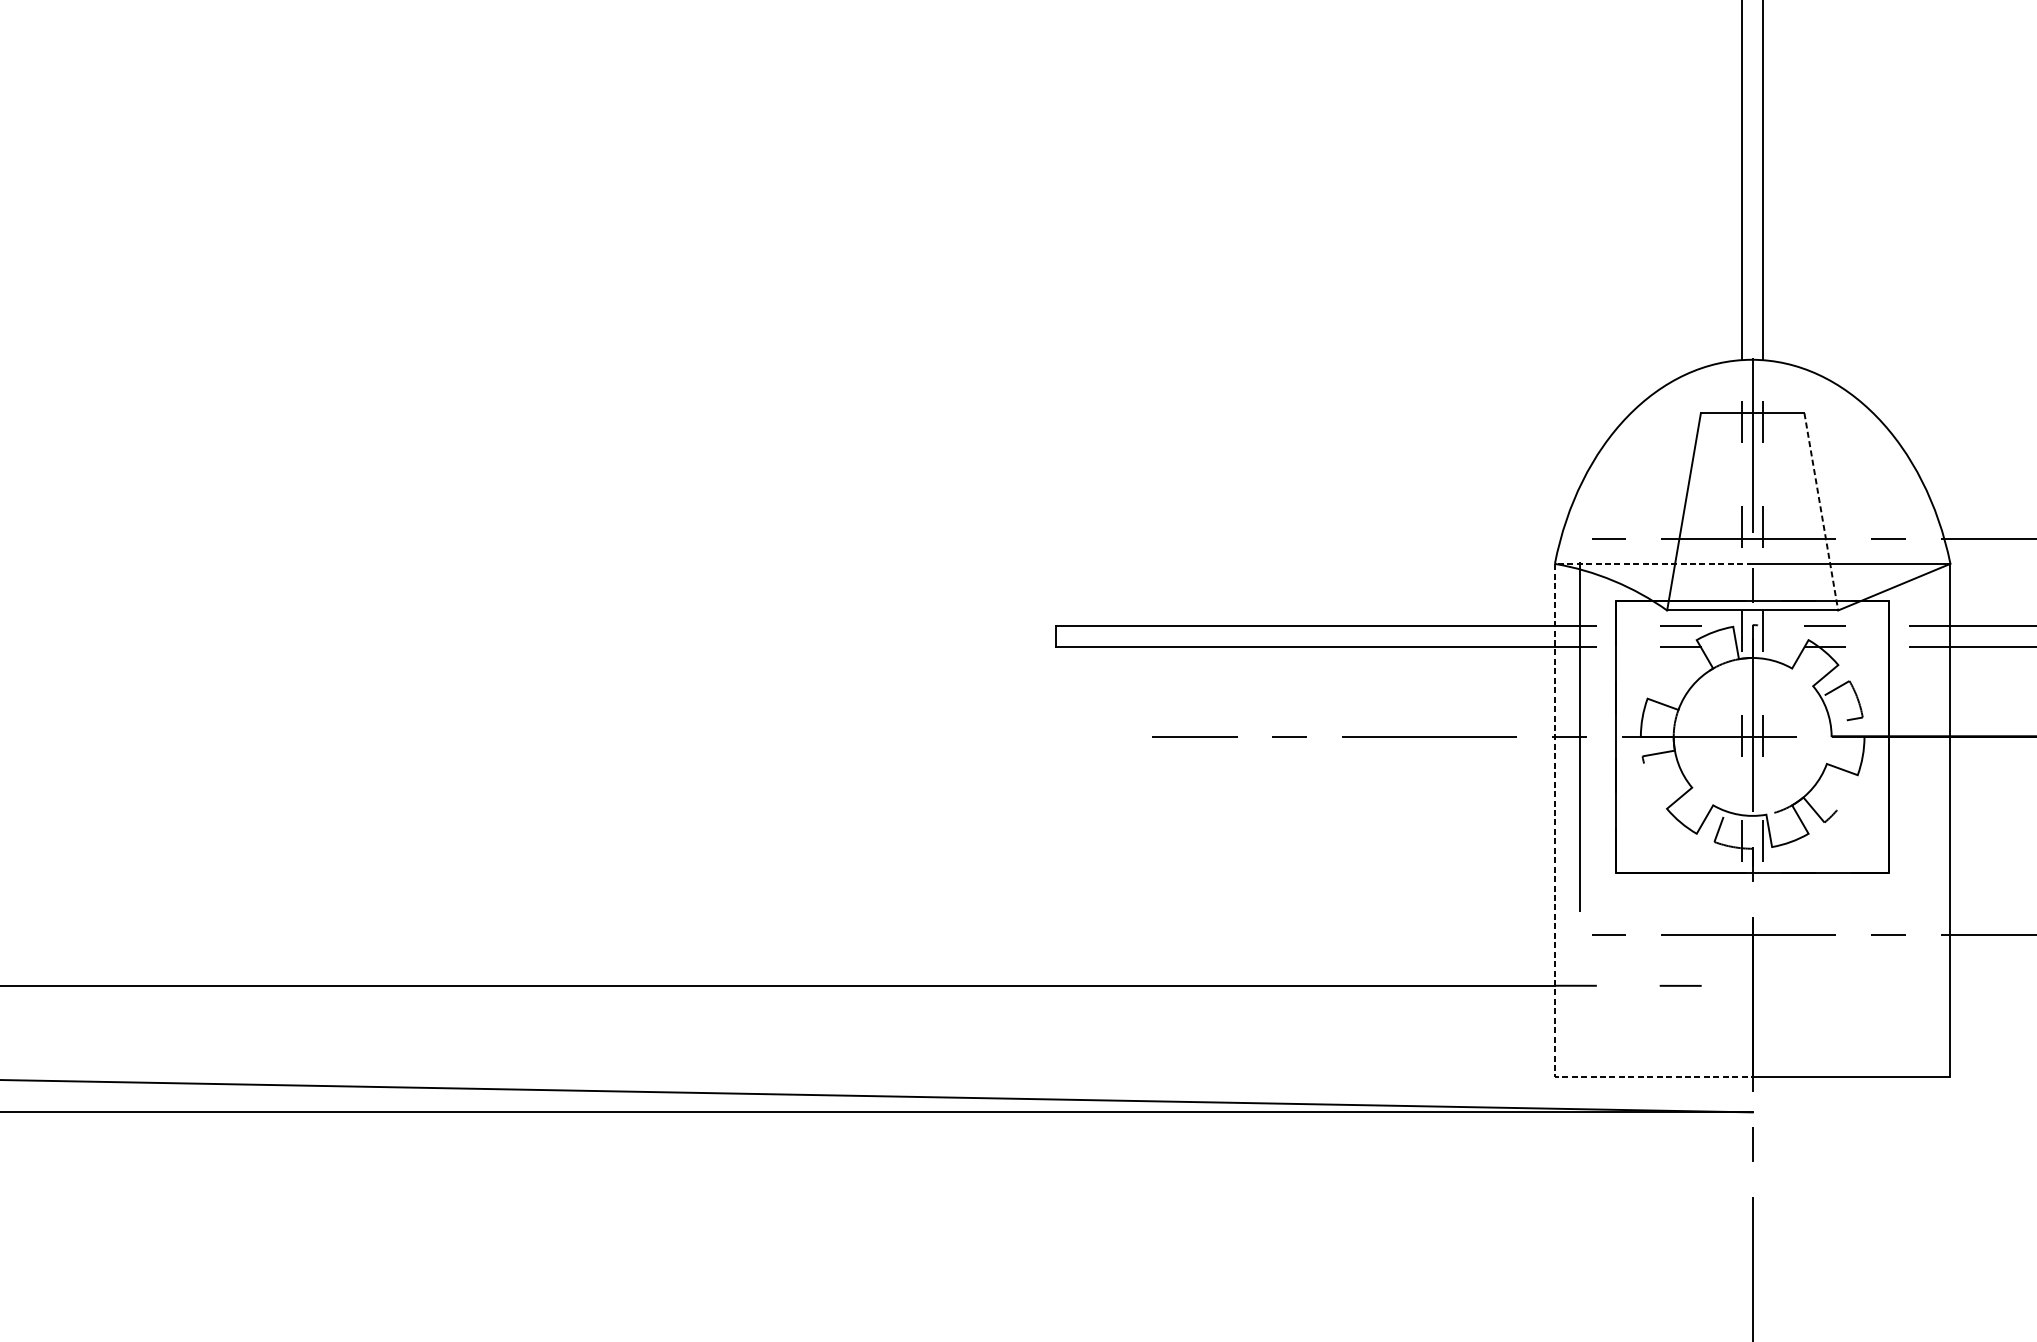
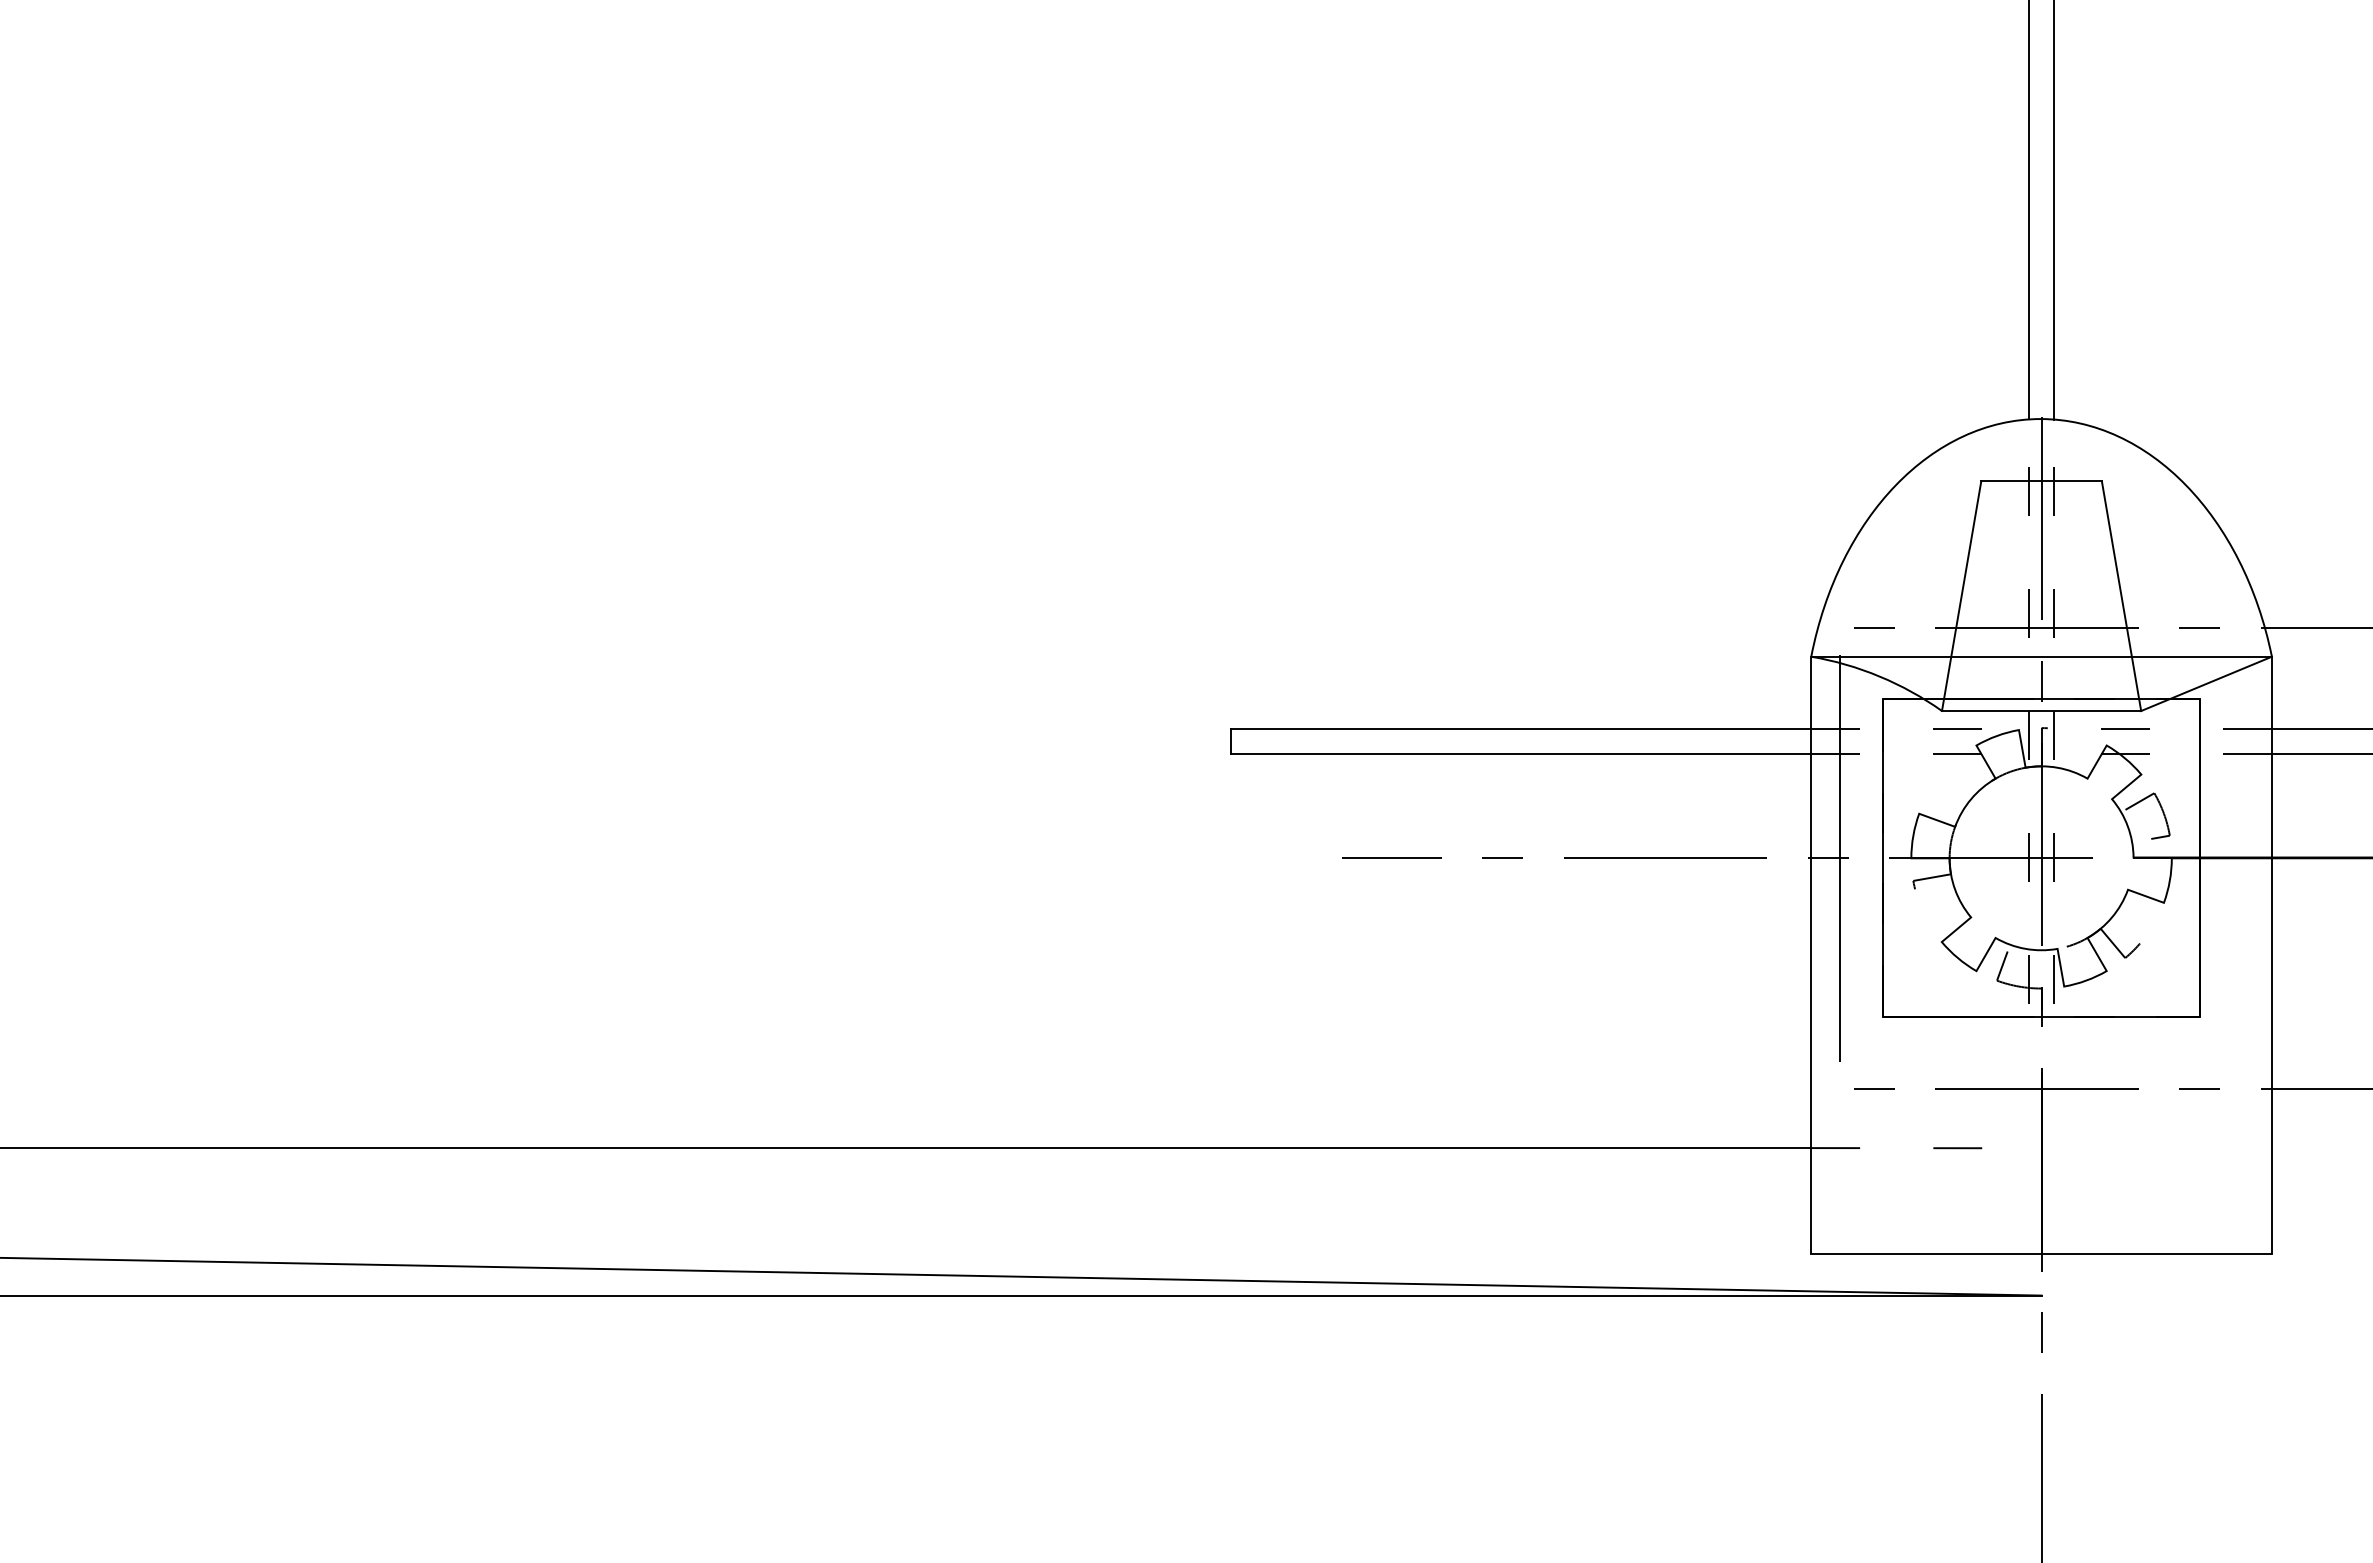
line: (1821, 512) -> (2121, 596), dashed -> solid
line: (1555, 820) -> (1811, 955), dashed -> solid

